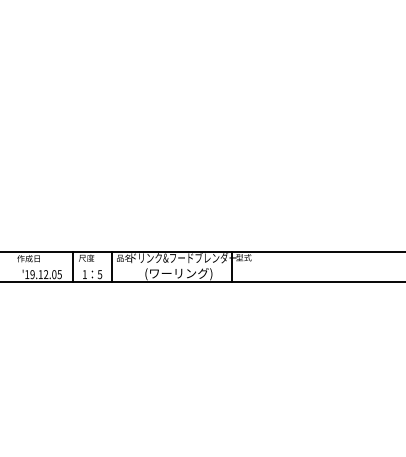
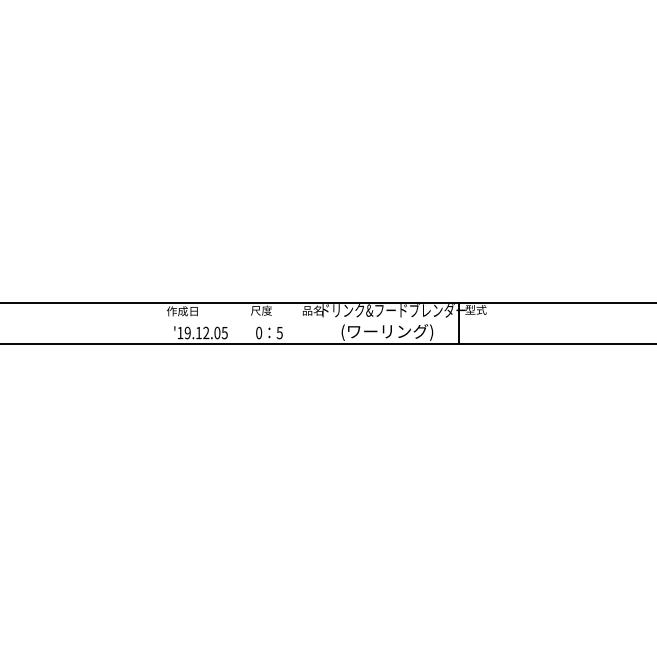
line: (72, 266) -> (242, 322), removed
line: (112, 266) -> (296, 322), removed
text: (85, 274) -> (259, 332), 1 -> 0

